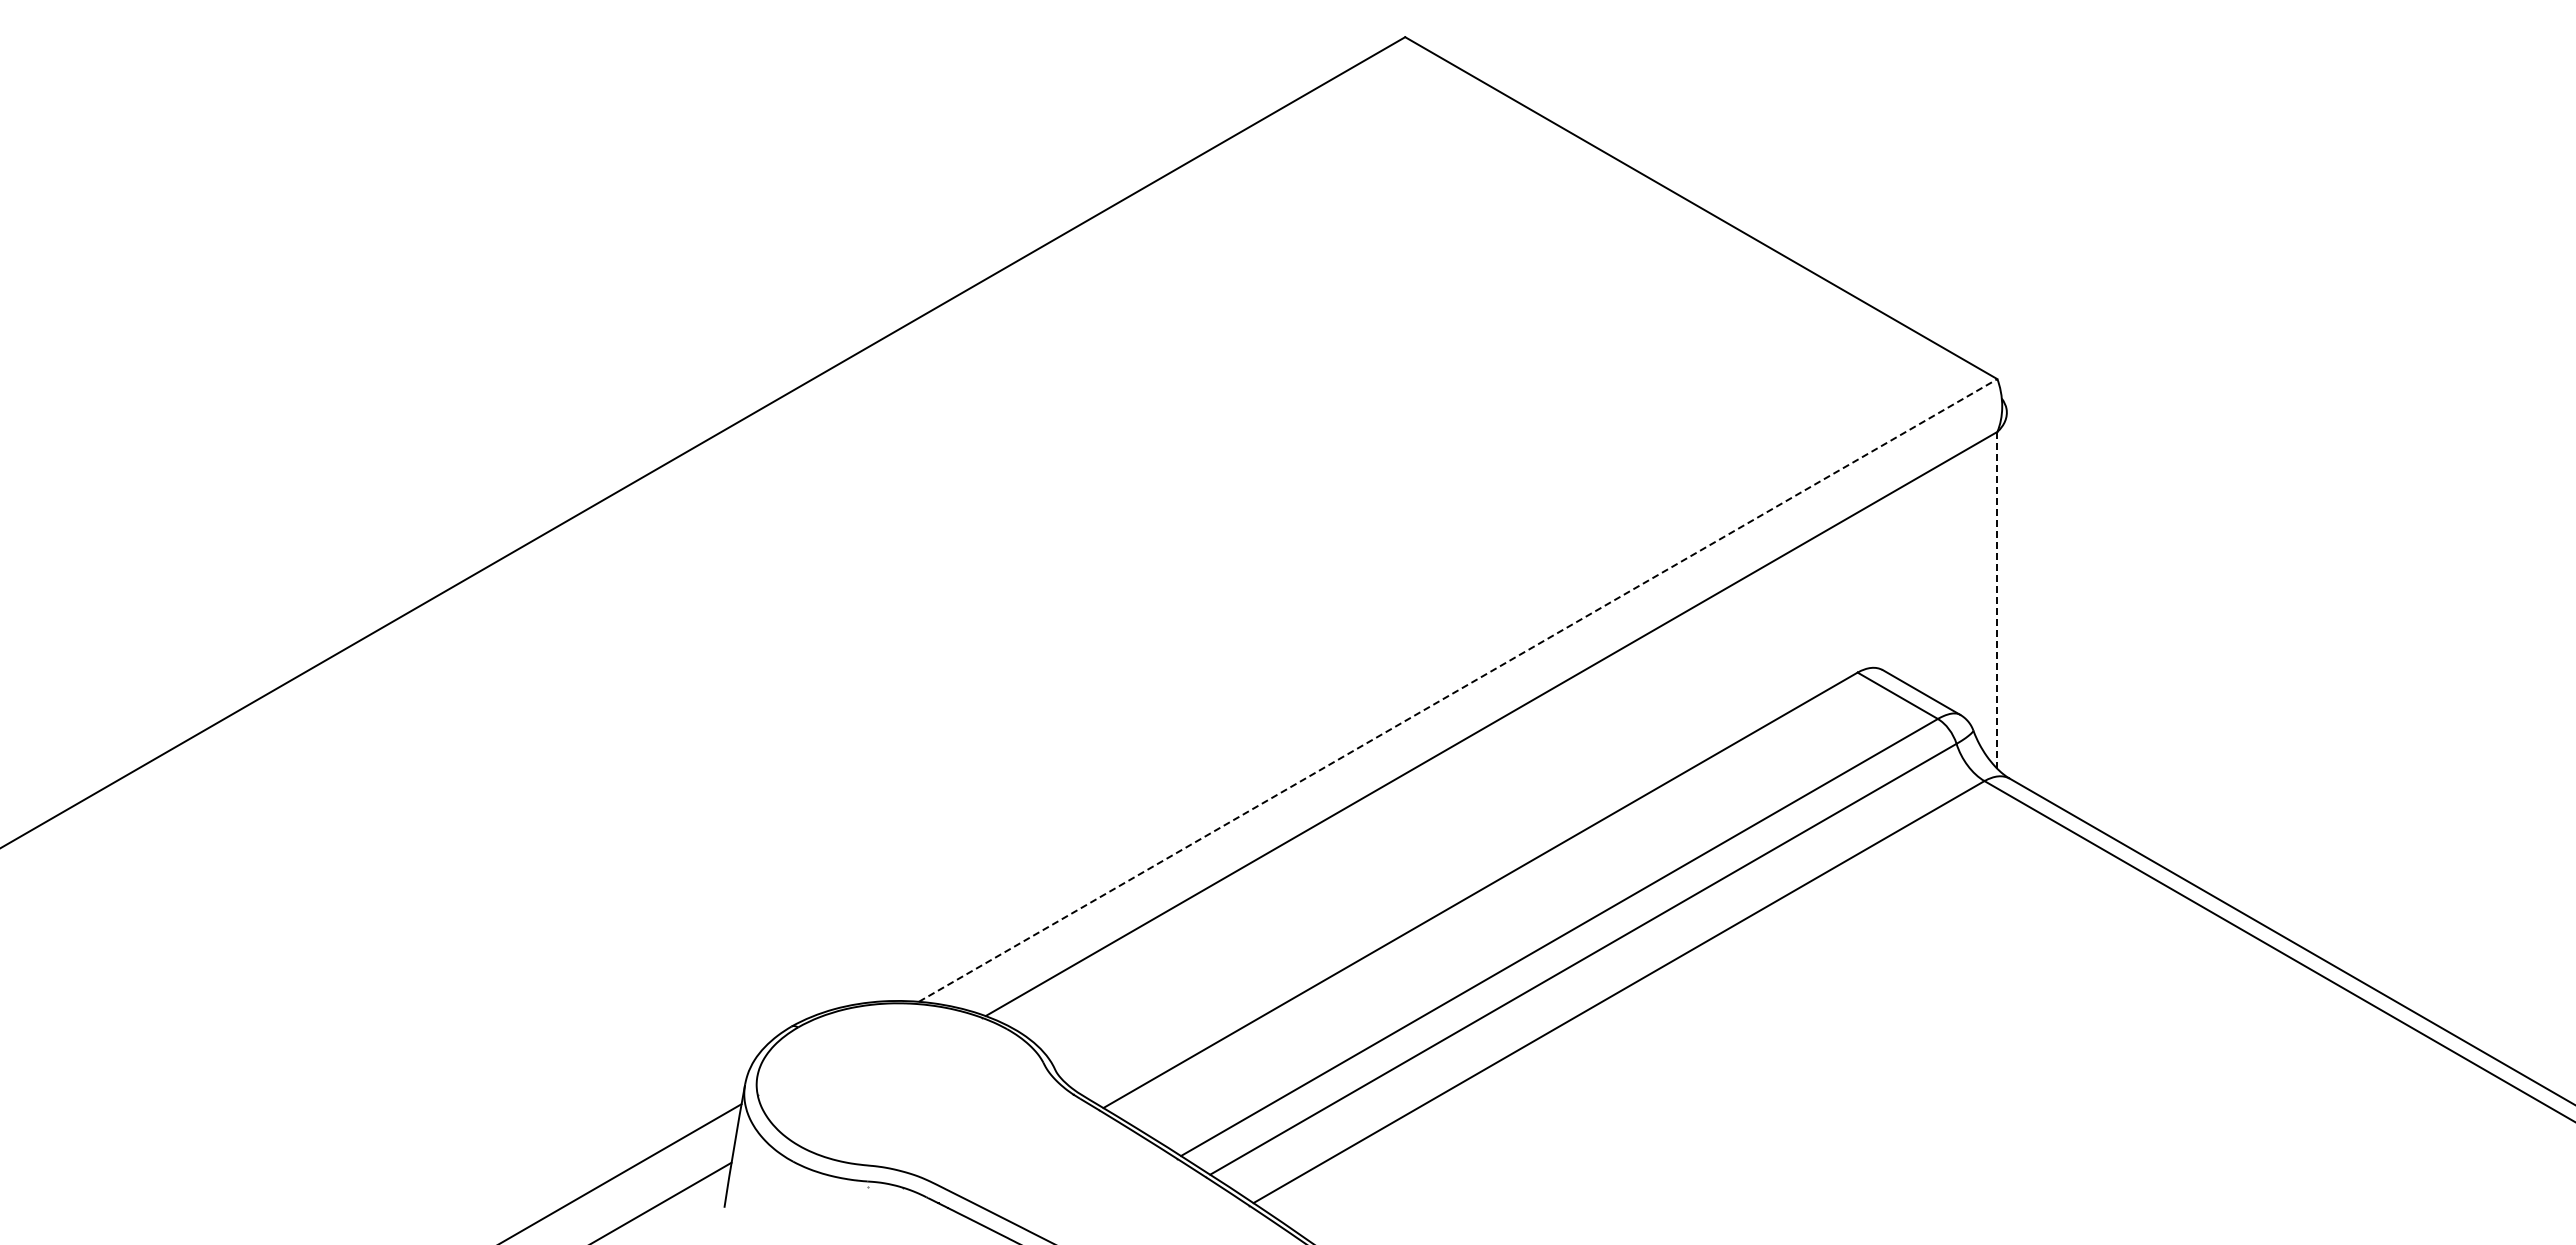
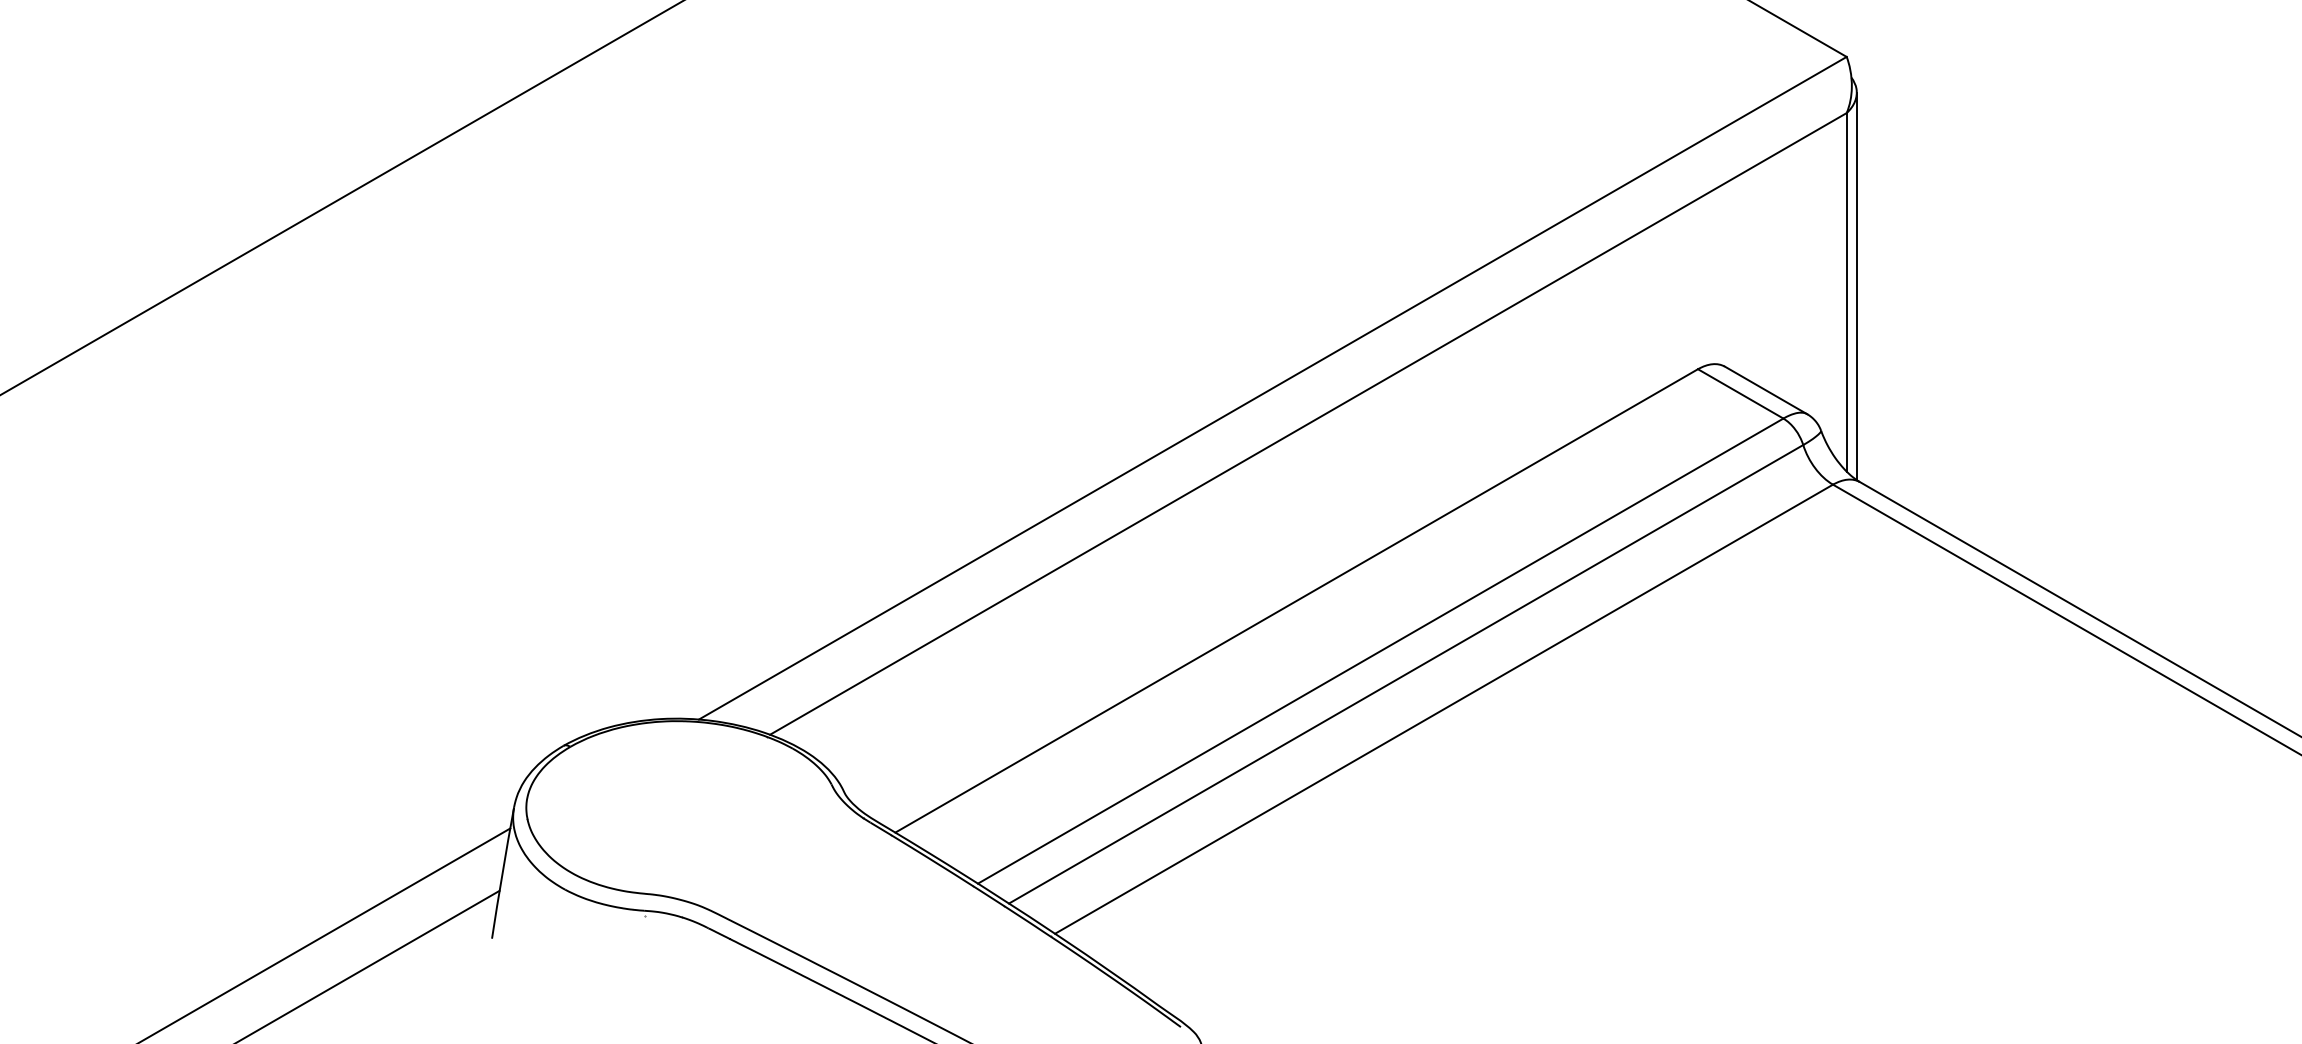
line: (2006, 594) -> (1856, 286), added
line: (1997, 600) -> (1846, 292), dashed -> solid
line: (1458, 690) -> (1273, 388), dashed -> solid

